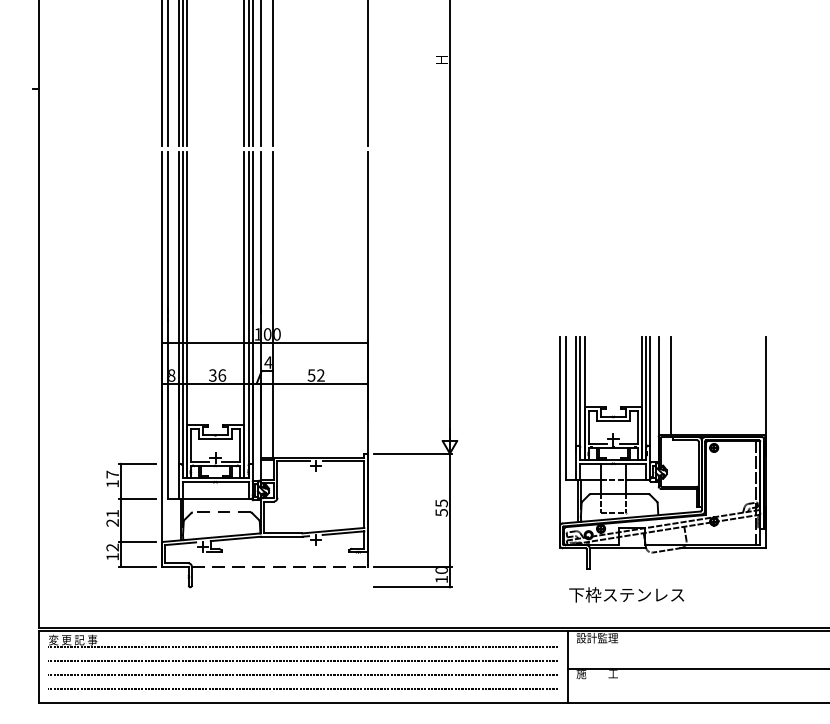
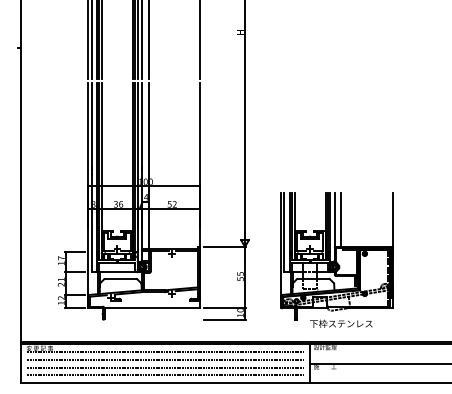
part: (661, 452) -> (336, 256), moved
line: (221, 511) -> (120, 278), dashed -> solid
line: (280, 566) -> (152, 308), dashed -> solid

